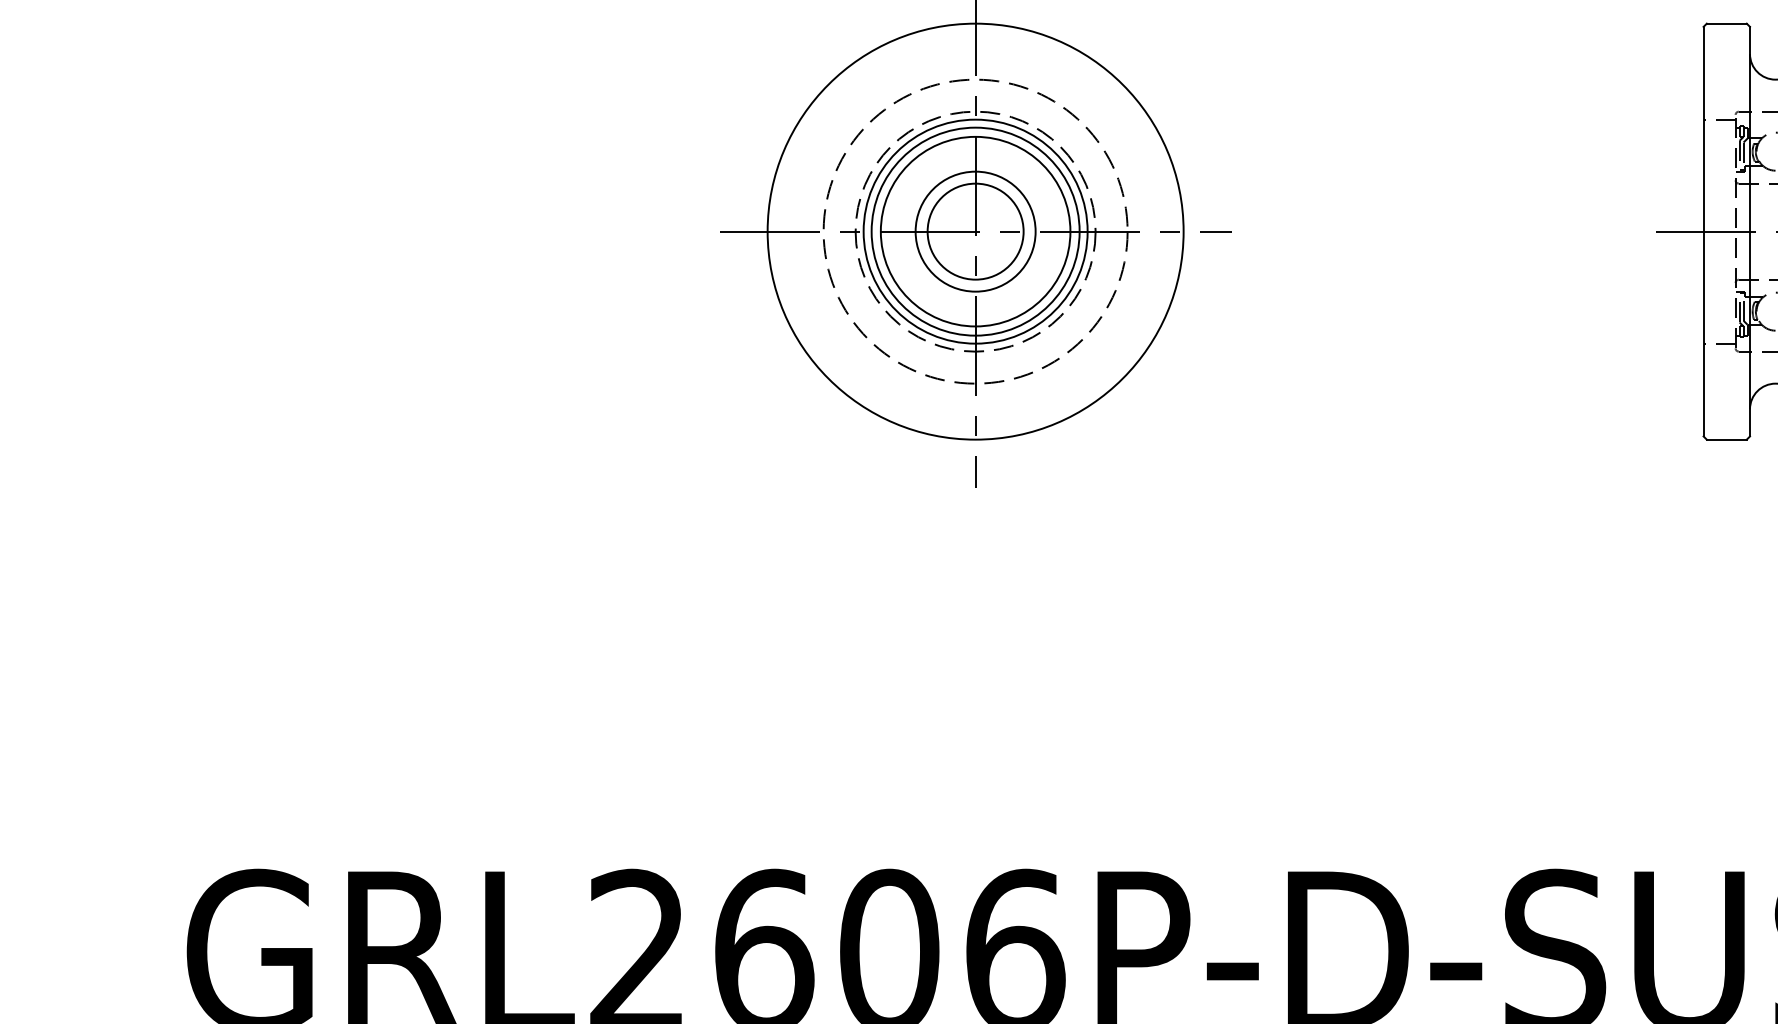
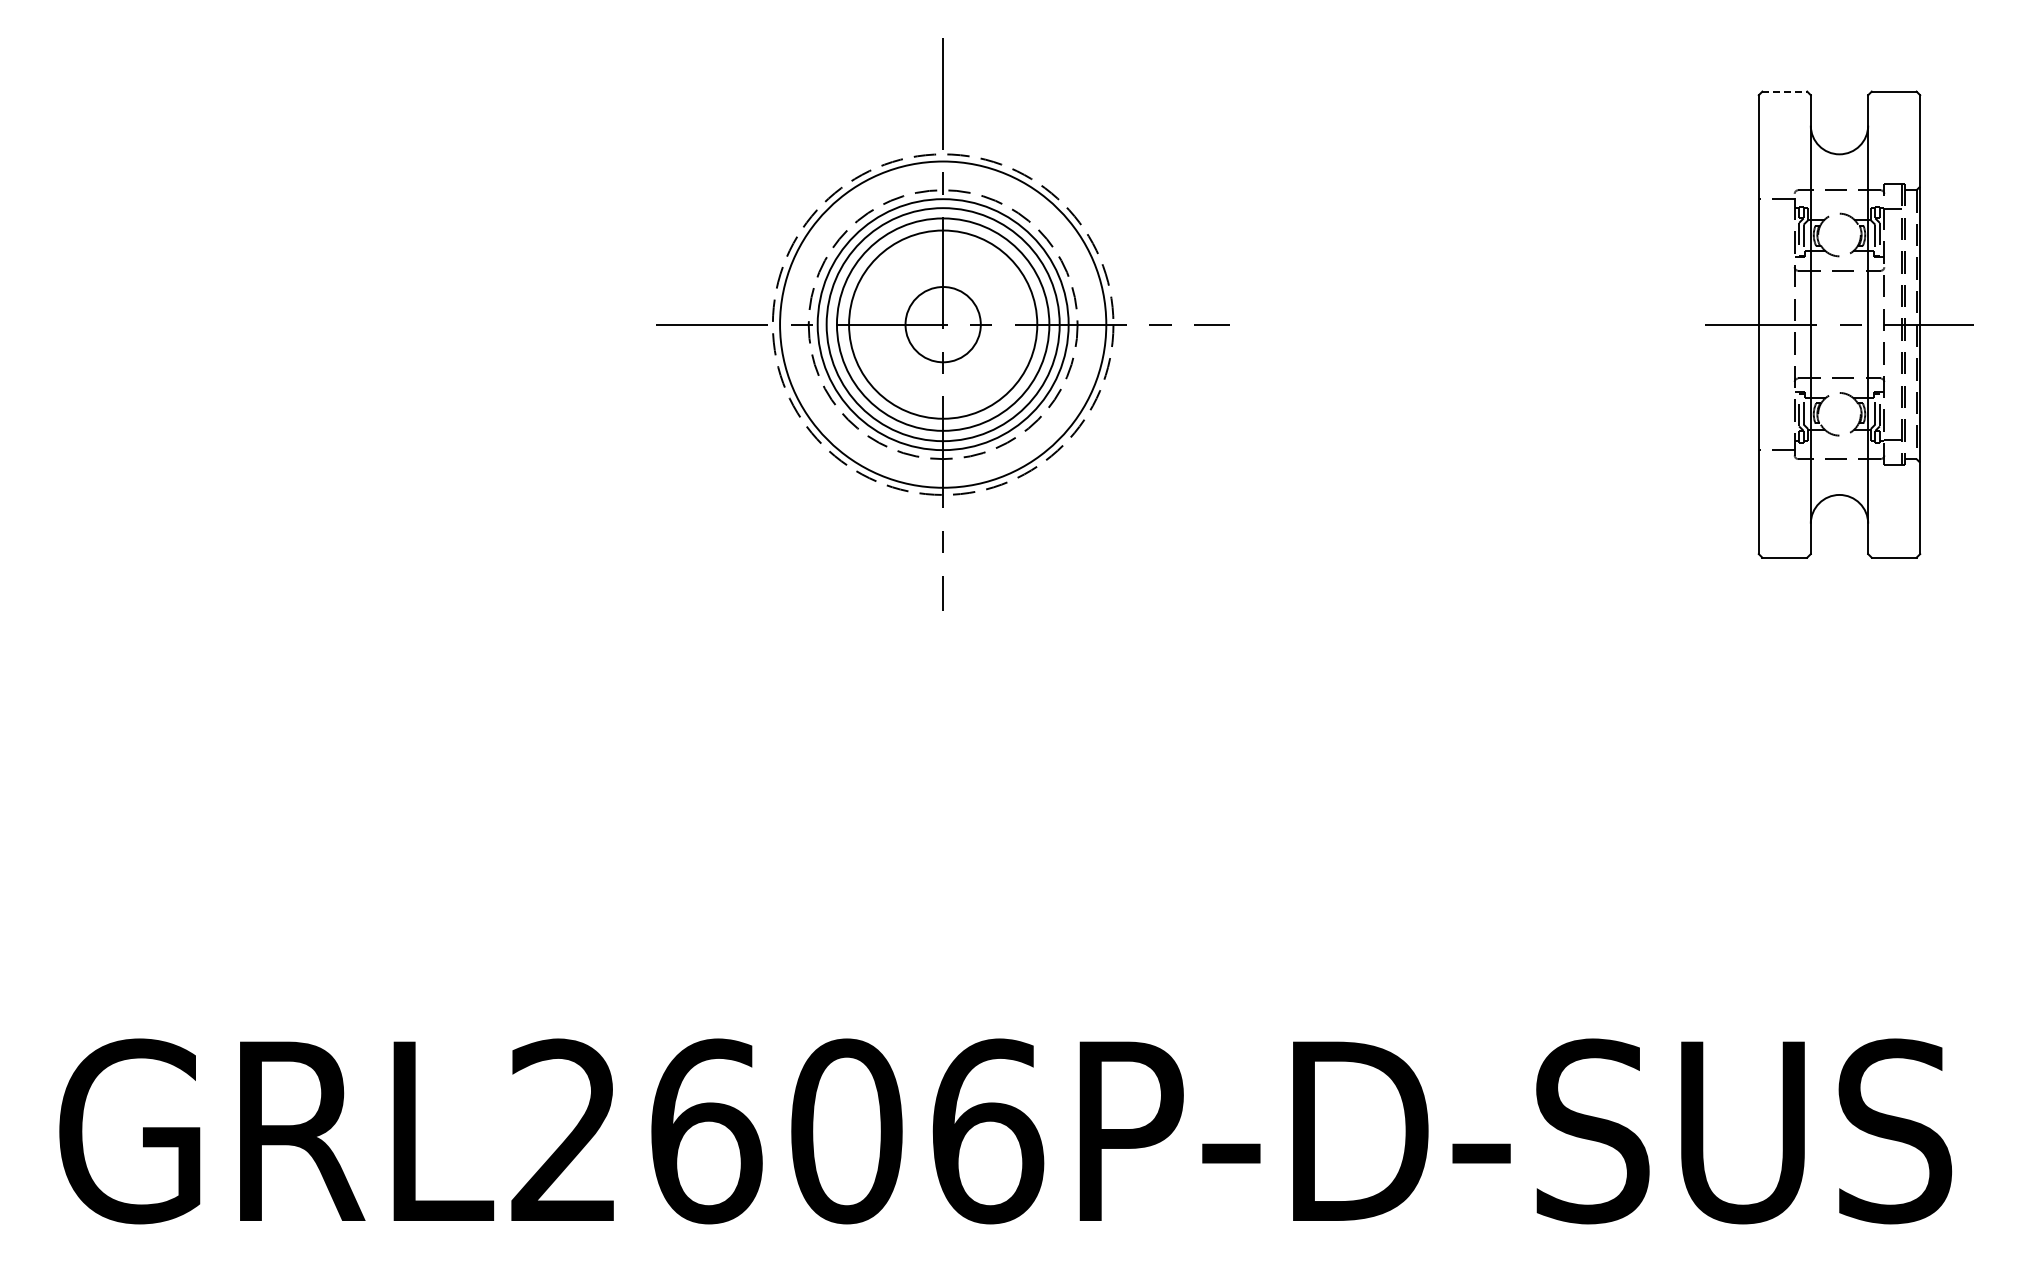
line: (1727, 23) -> (1785, 91), solid -> dashed
circle: (975, 231) -> (942, 324), size x0.7
circle: (975, 231) -> (942, 324), size x1.4
circle: (975, 231) -> (943, 324), size x0.7

